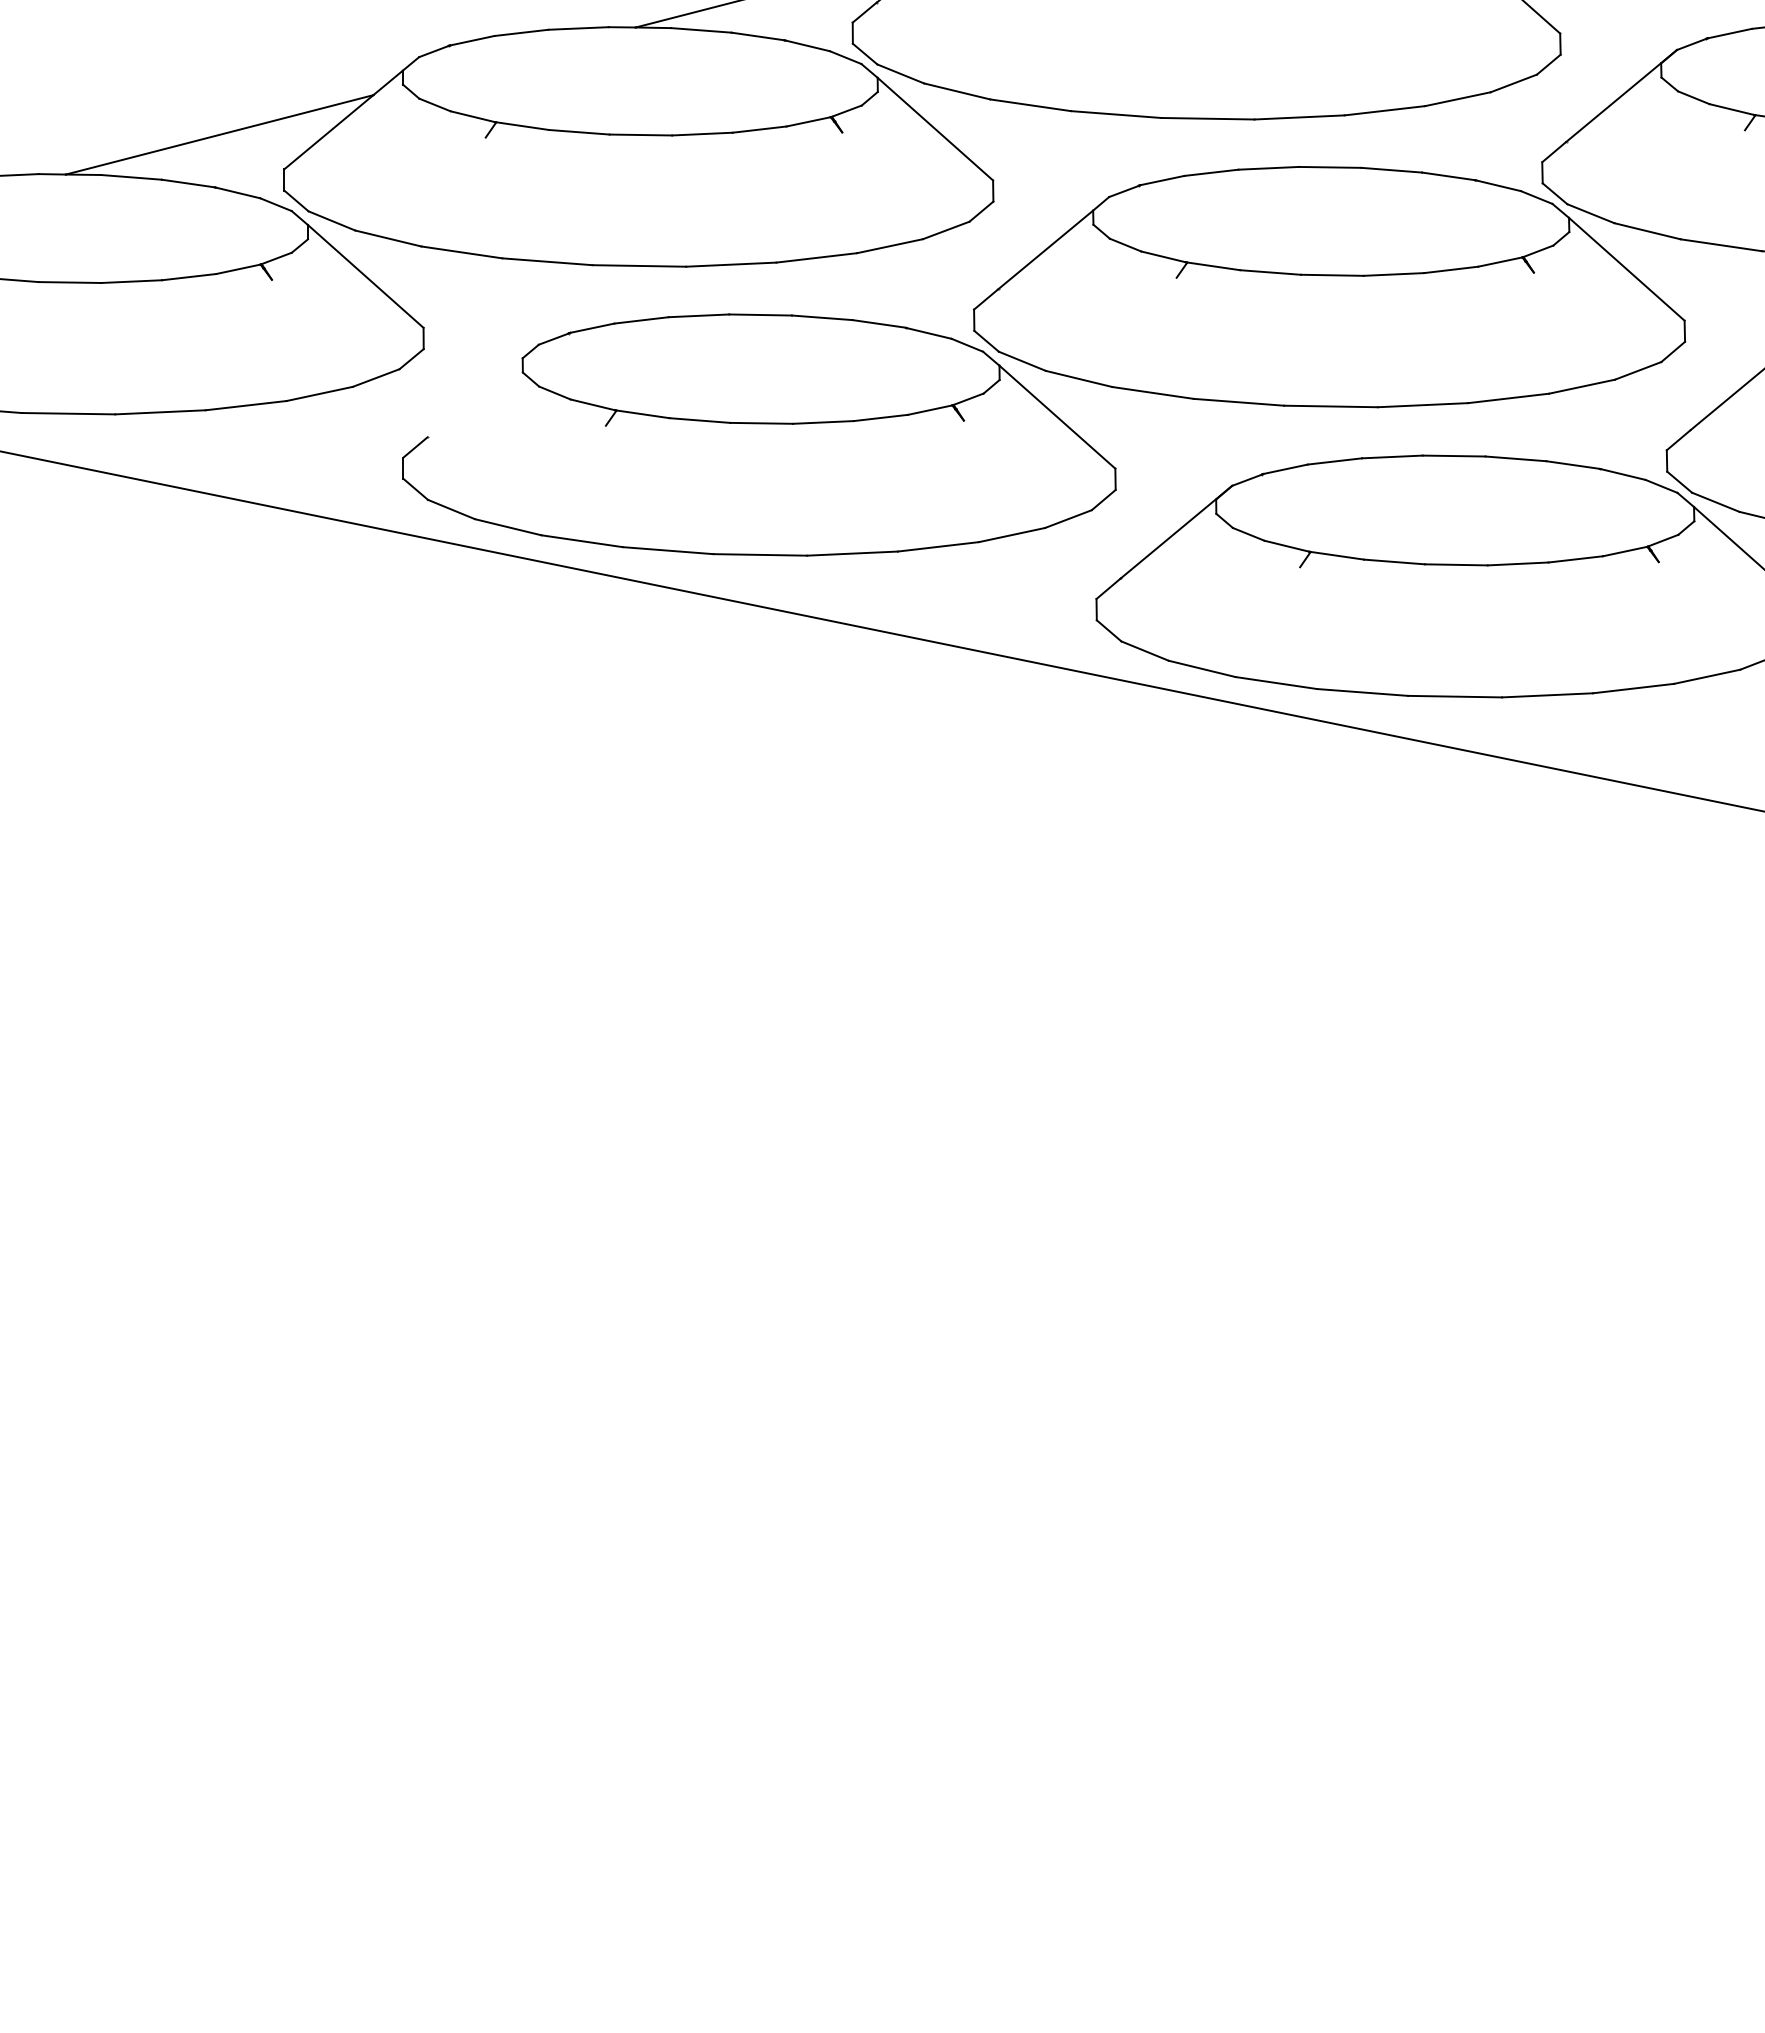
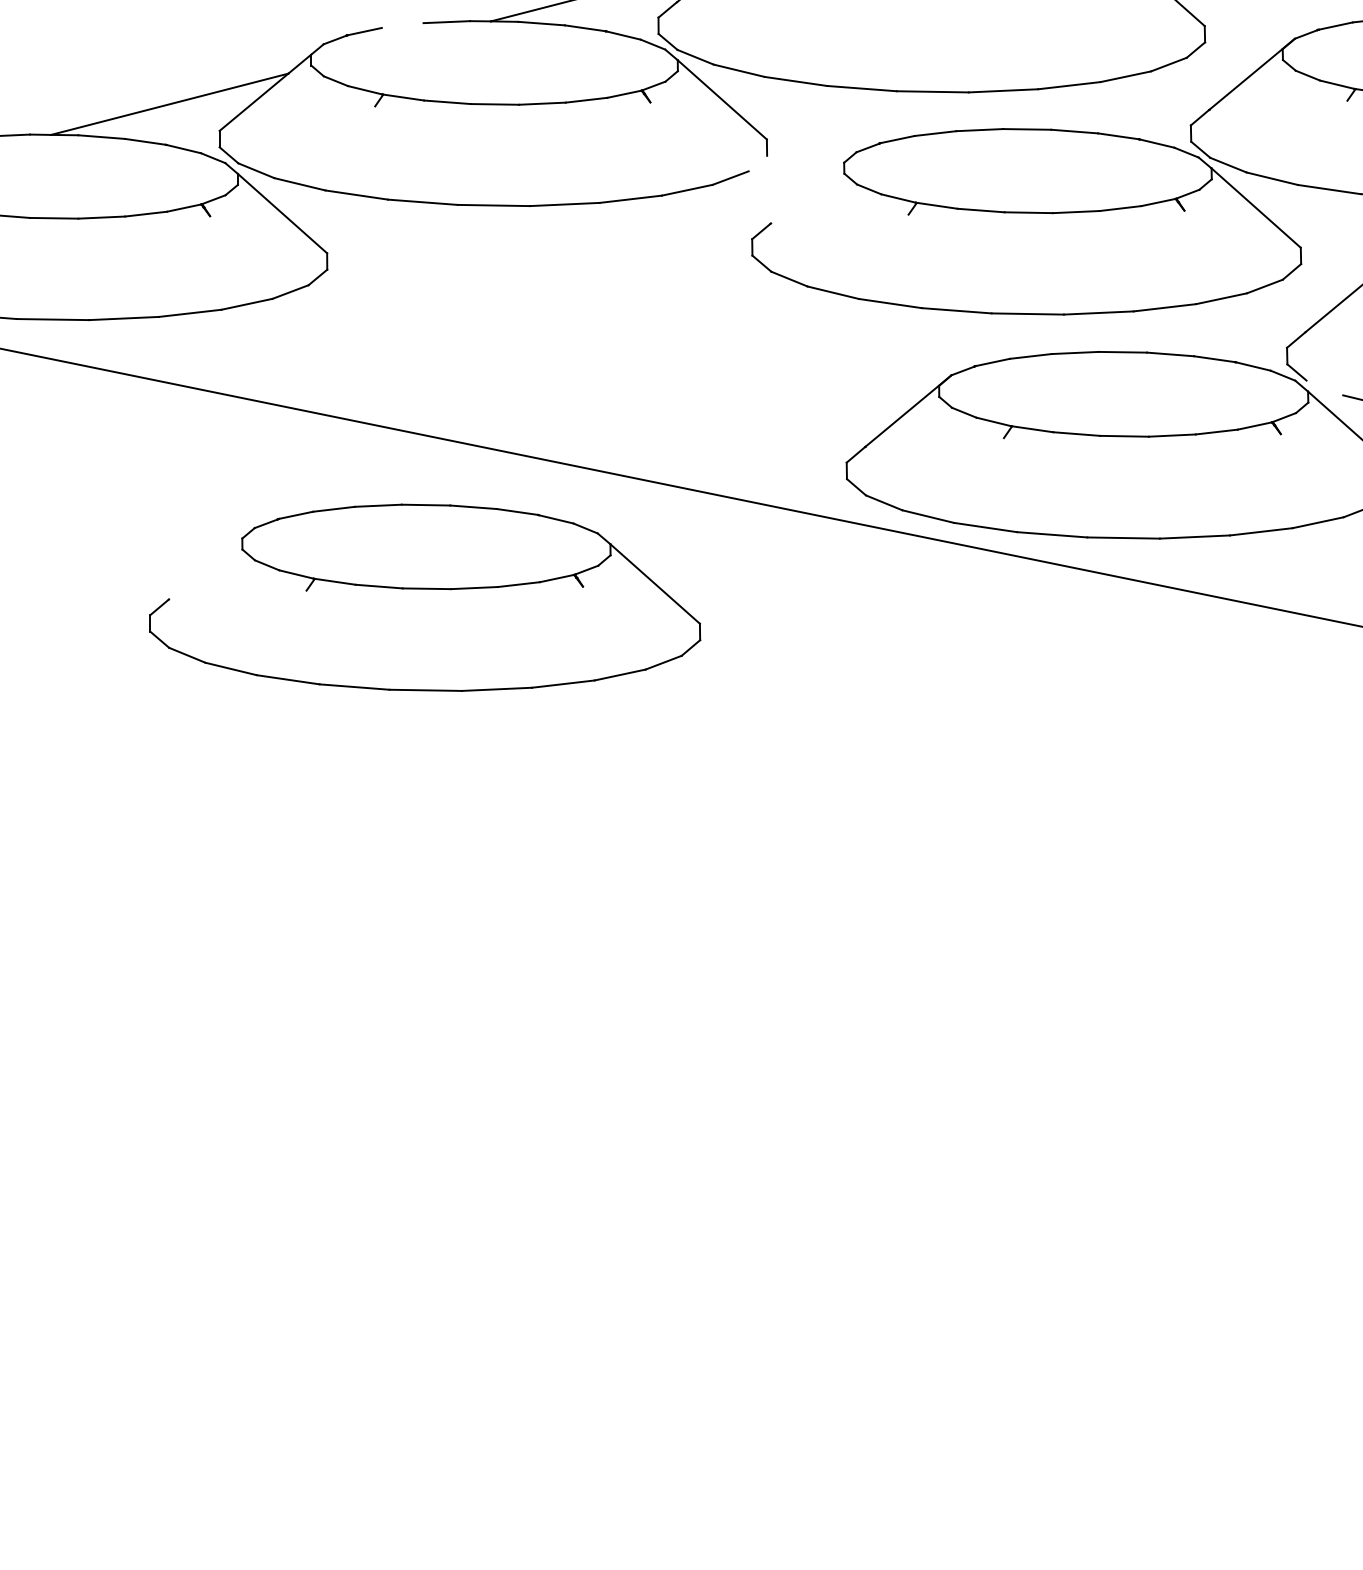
line: (521, 32) -> (402, 25), removed
line: (981, 211) -> (757, 163), removed
line: (1045, 249) -> (807, 192), removed
part: (759, 424) -> (425, 589), moved
line: (1715, 501) -> (1324, 387), removed

